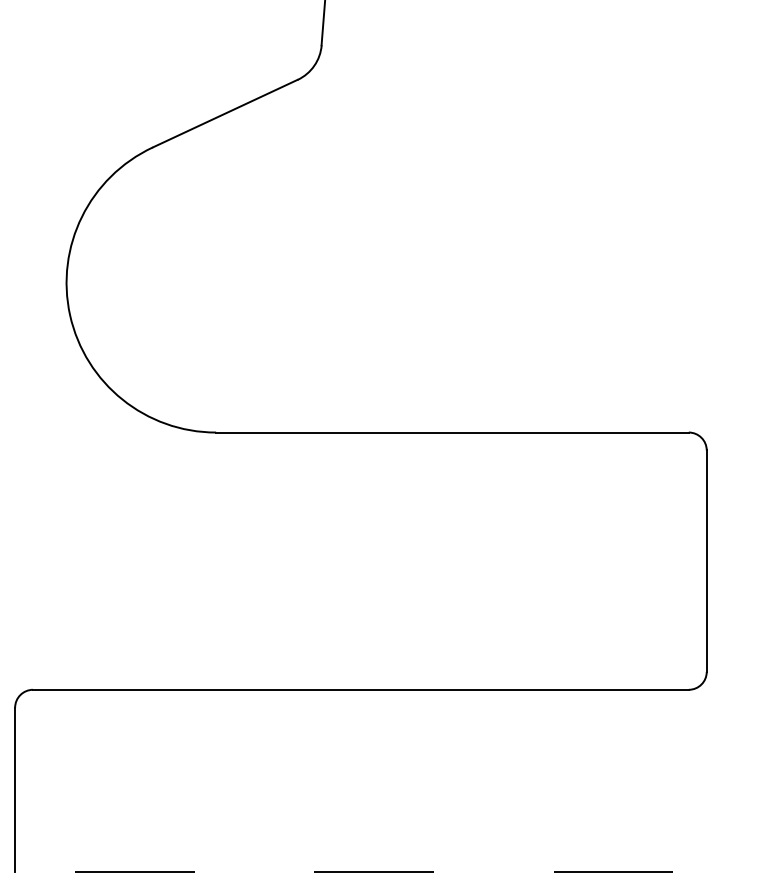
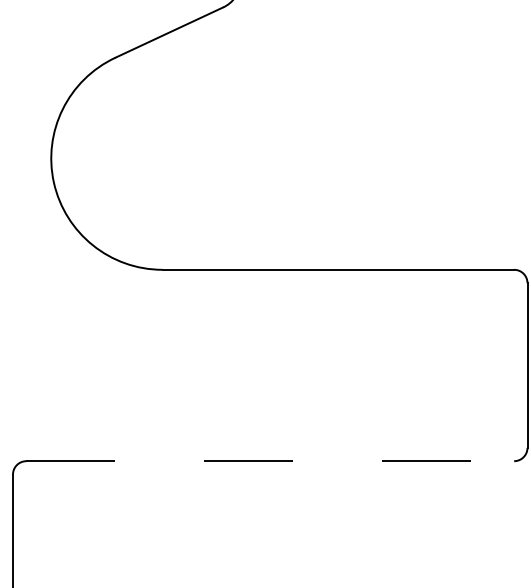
line: (360, 689) -> (269, 460), solid -> dashed

